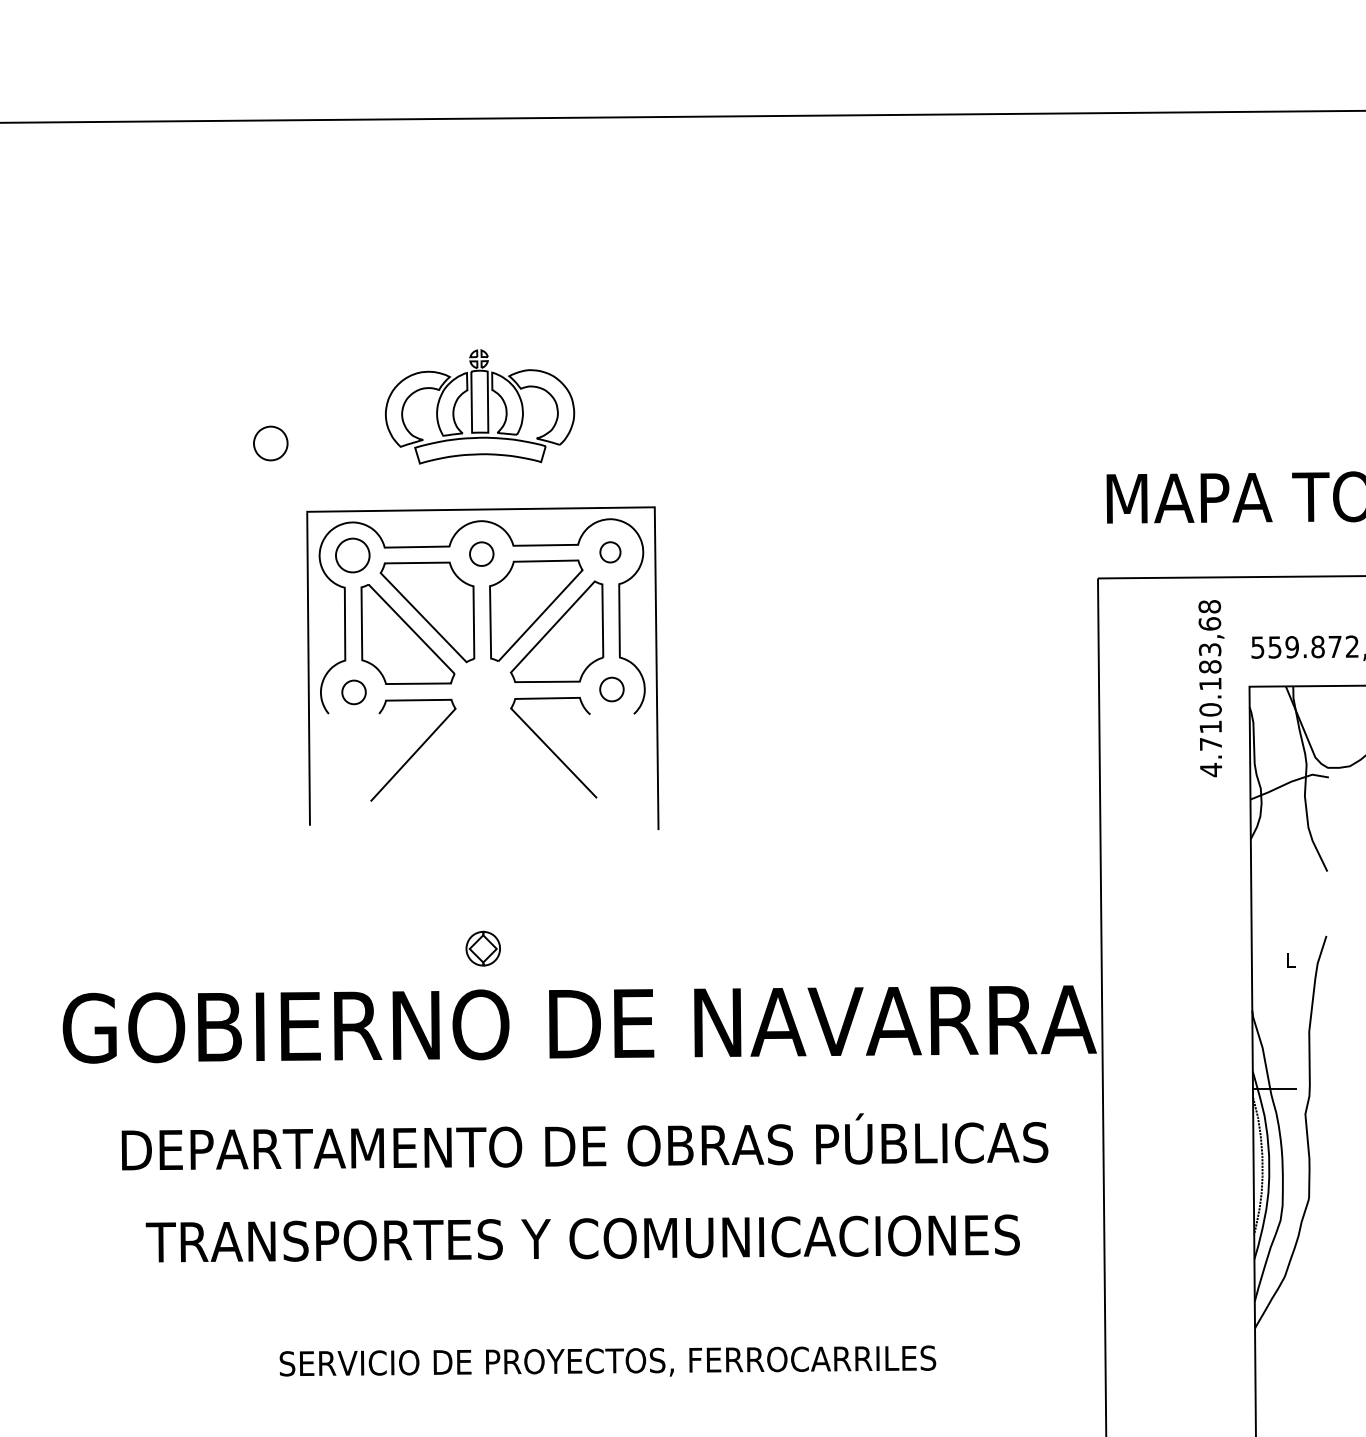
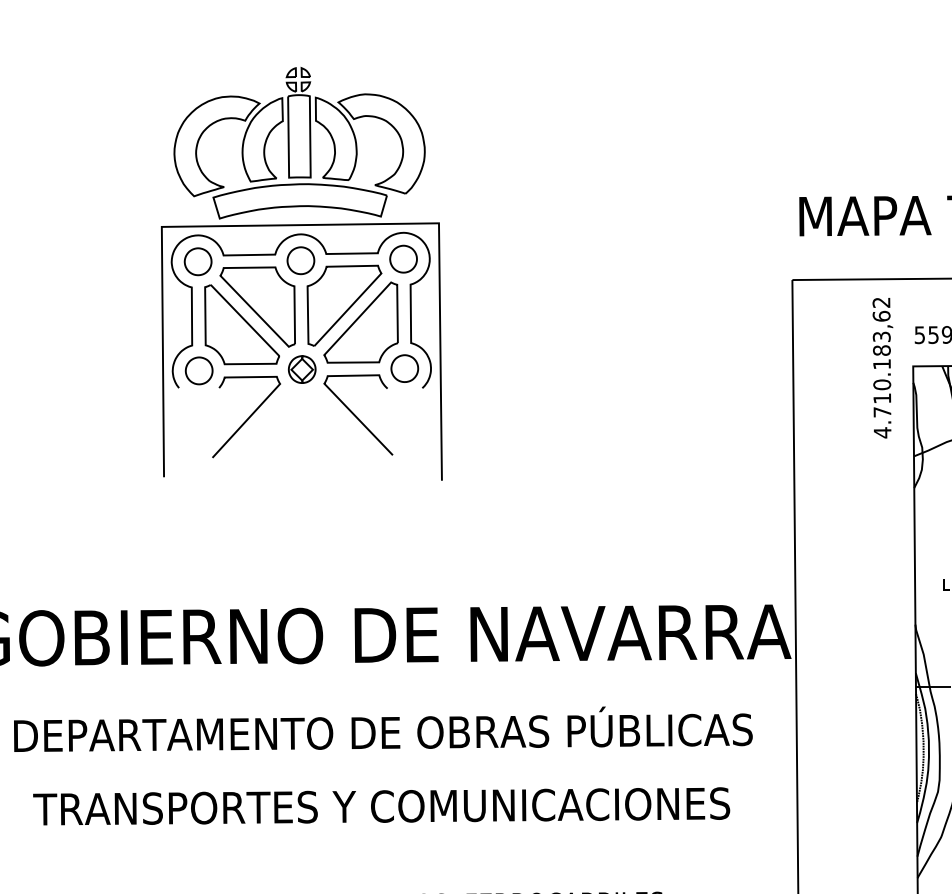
part: (479, 406) -> (299, 142), size x1.67
part: (270, 443) -> (132, 172), removed
part: (610, 552) -> (403, 259), size x1.67
part: (481, 553) -> (300, 260), size x1.43
text: (1209, 606) -> (881, 302), 4.710.183,68 -> 4.710.183,62
part: (611, 689) -> (404, 368), size x1.43
part: (353, 692) -> (198, 370), size x1.43
part: (482, 948) -> (301, 369), moved

